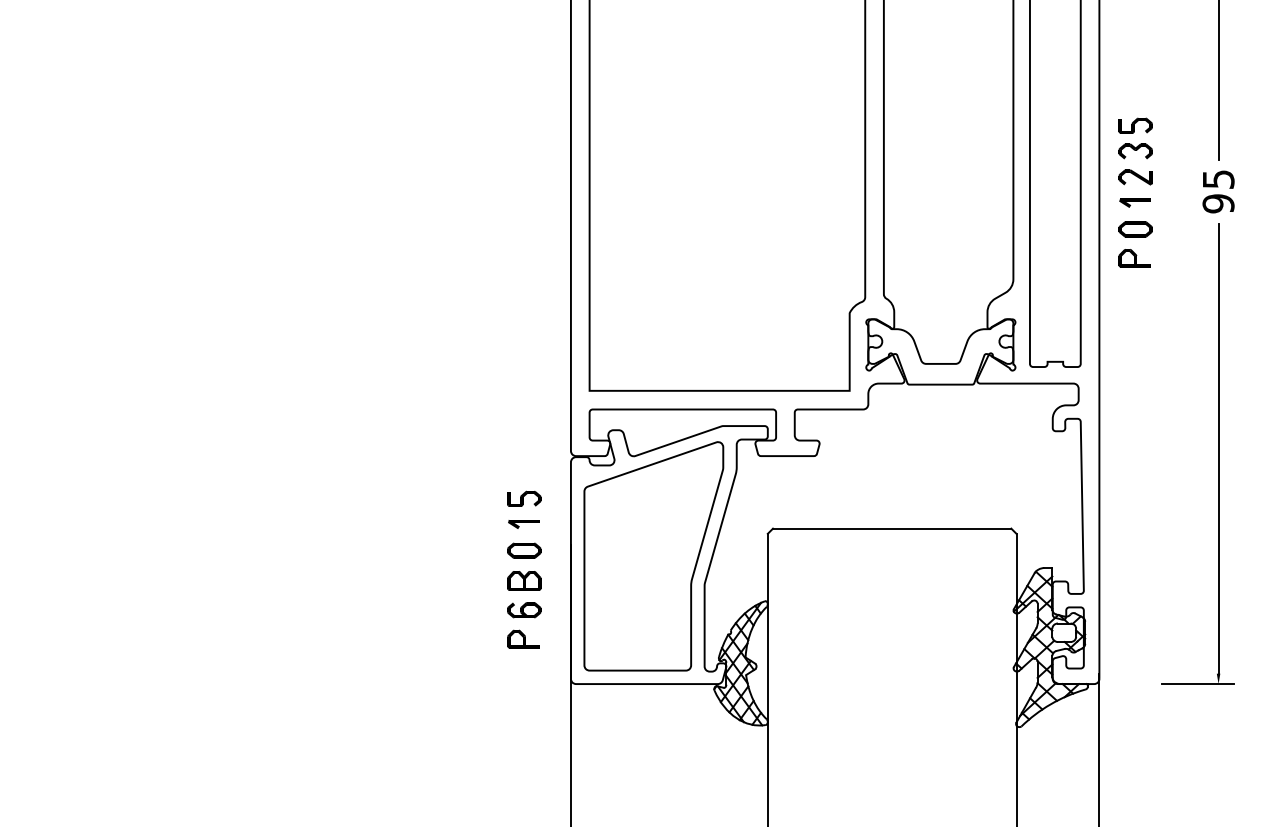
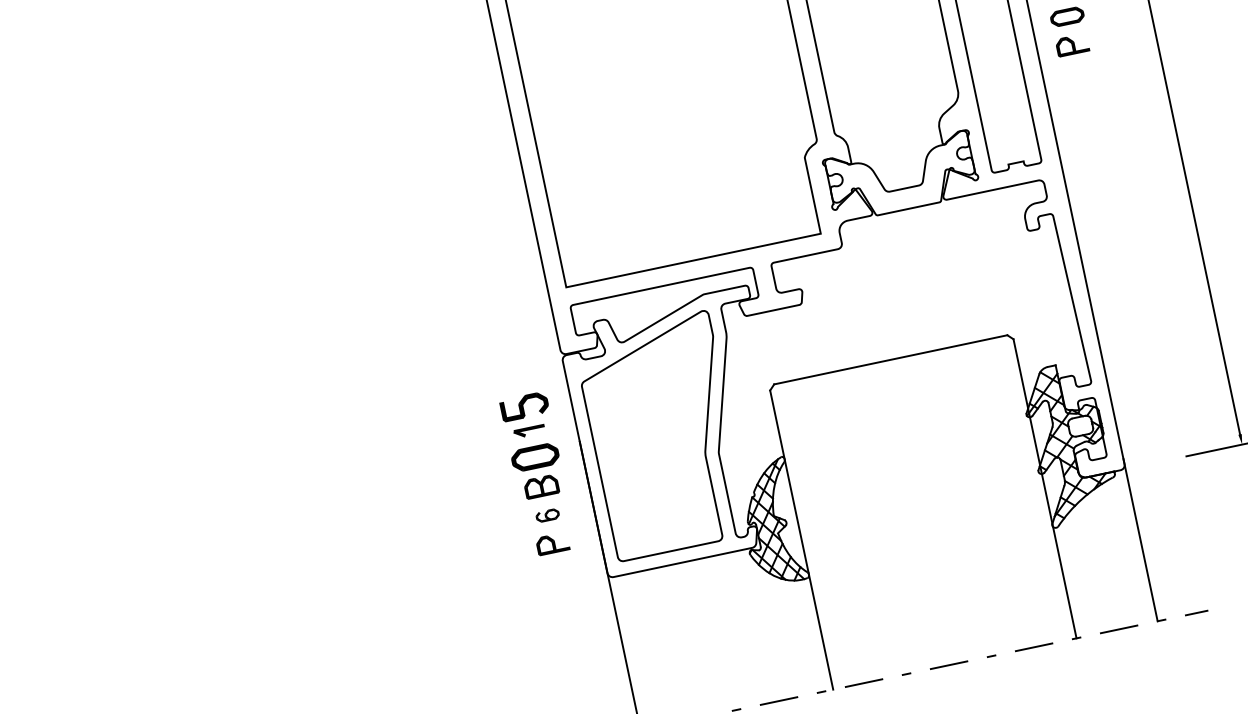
part: (524, 498) -> (524, 406), size x1.4
part: (524, 550) -> (535, 457), size x1.4
part: (524, 610) -> (547, 515), size x0.7

